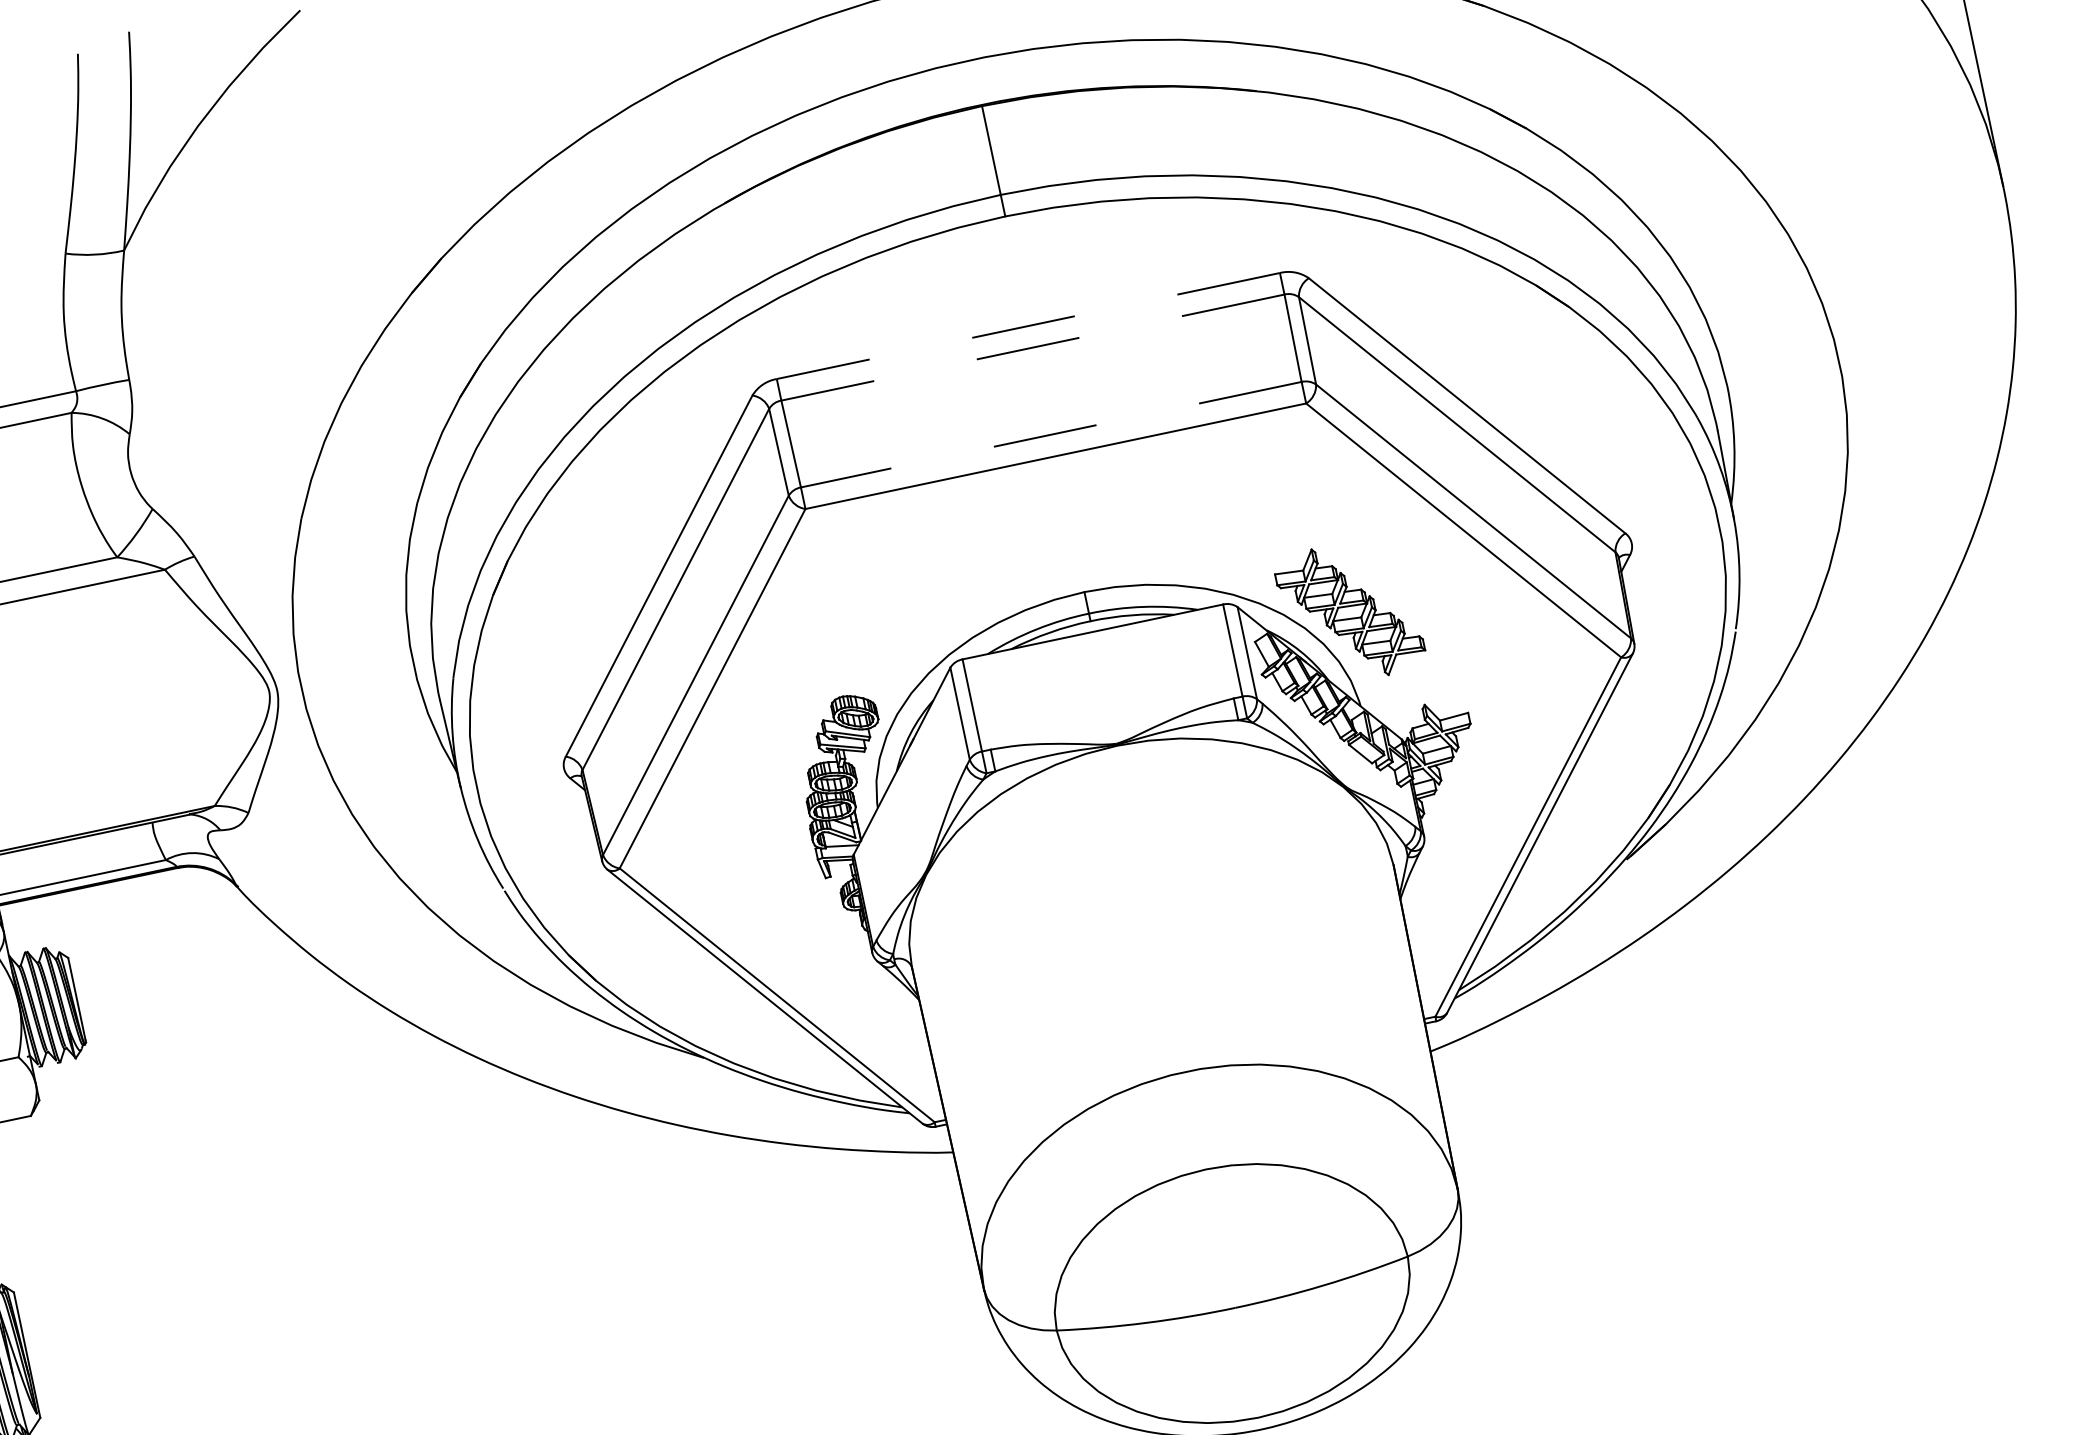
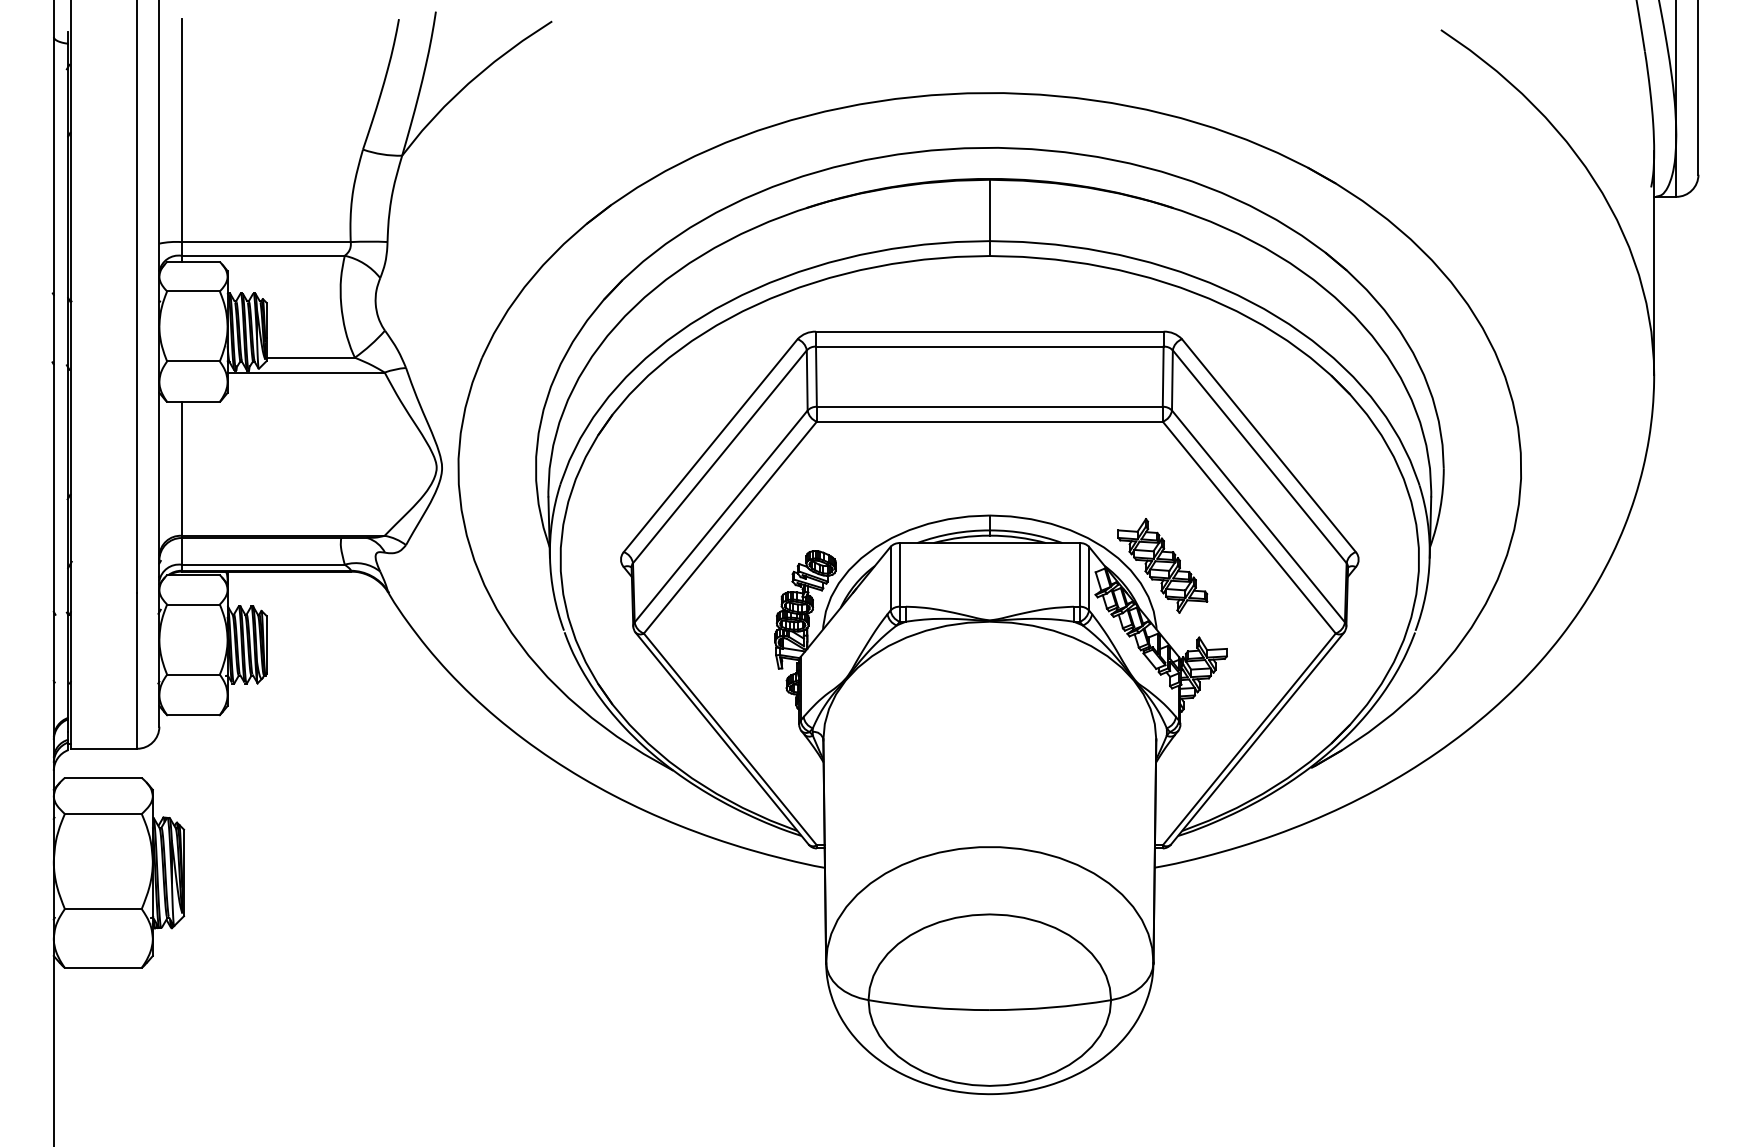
line: (1027, 325) -> (989, 331), dashed -> solid
line: (1032, 347) -> (989, 346), dashed -> solid
line: (1050, 434) -> (989, 406), dashed -> solid

